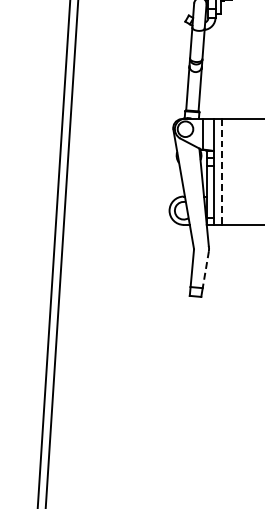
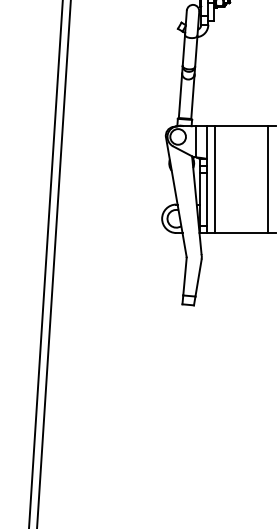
line: (221, 172) -> (214, 180), dashed -> solid
line: (205, 270) -> (198, 278), dashed -> solid

